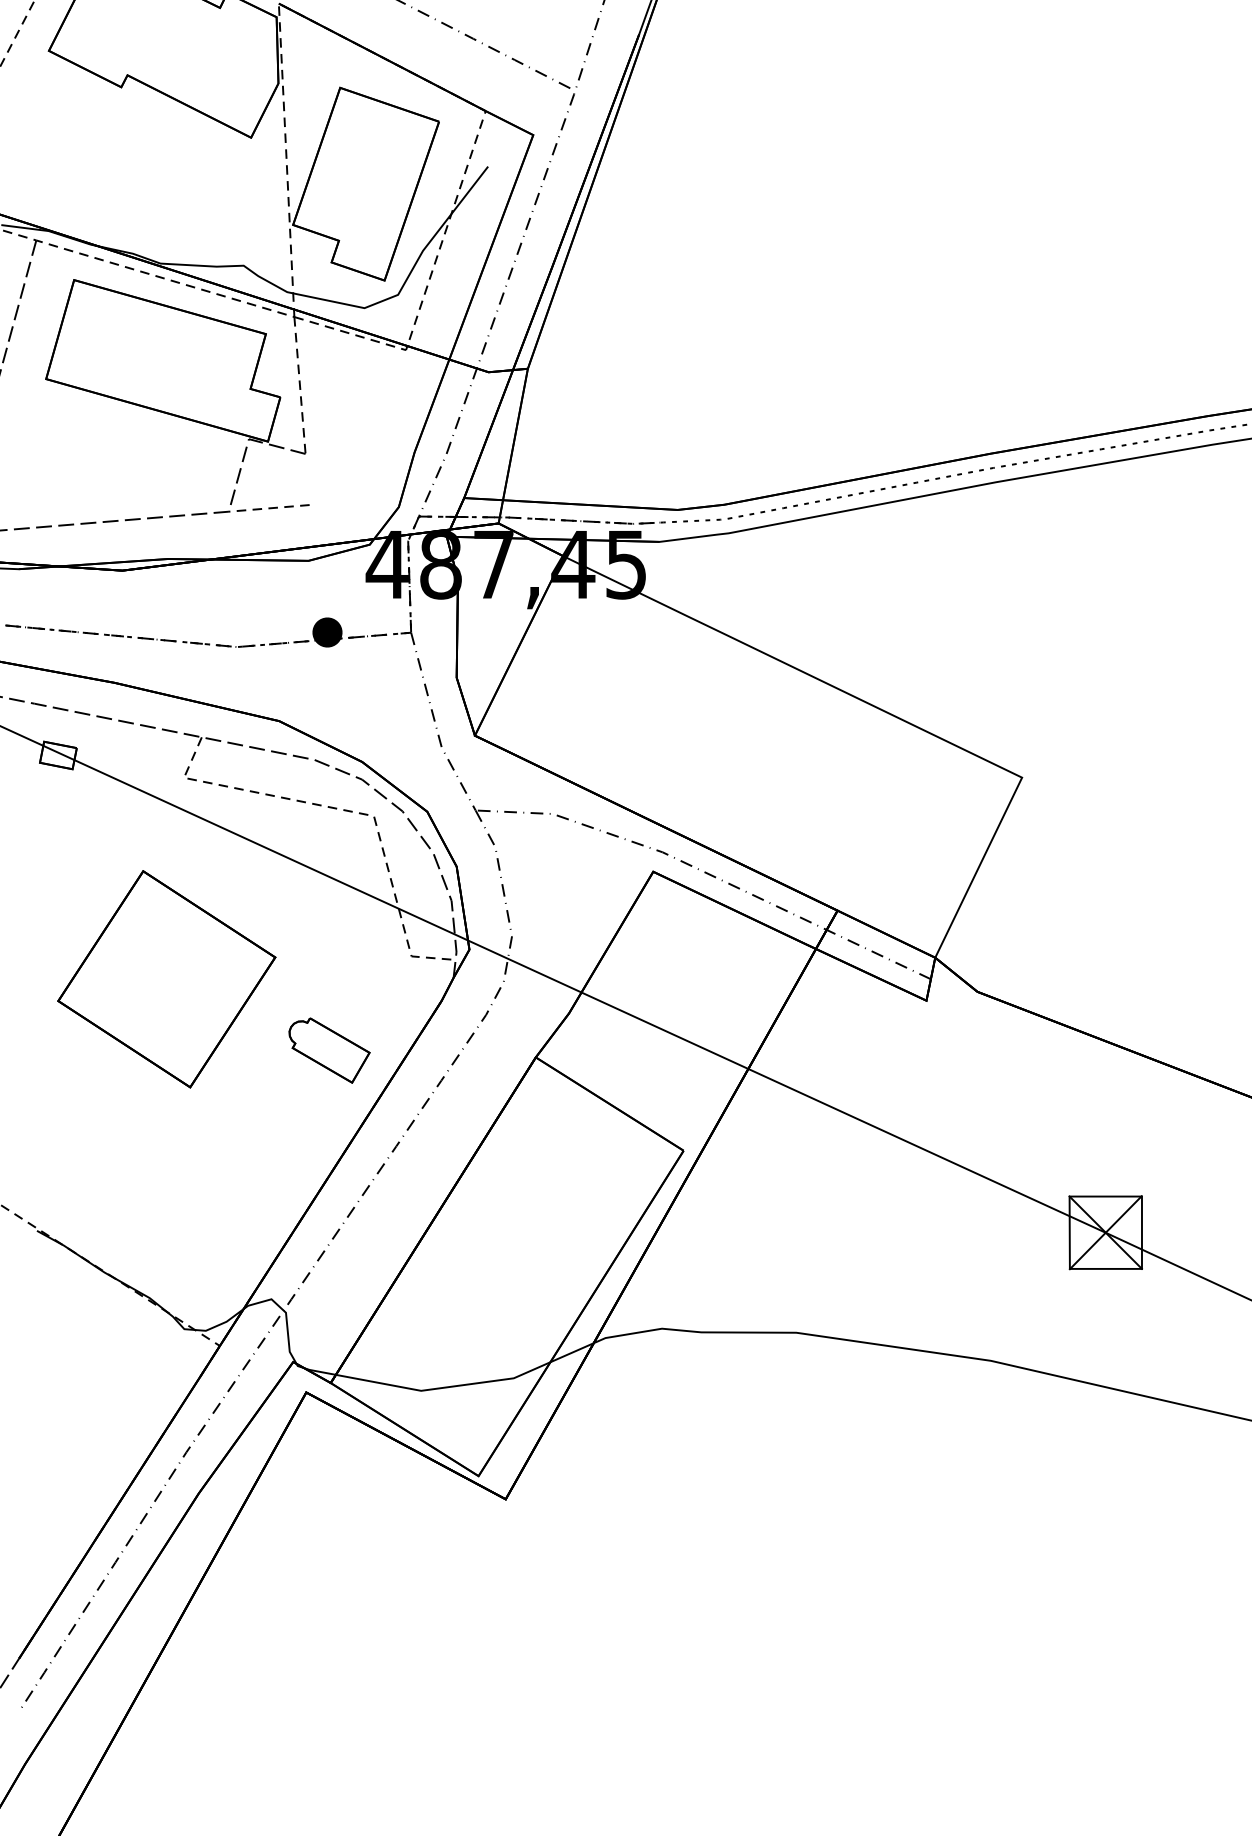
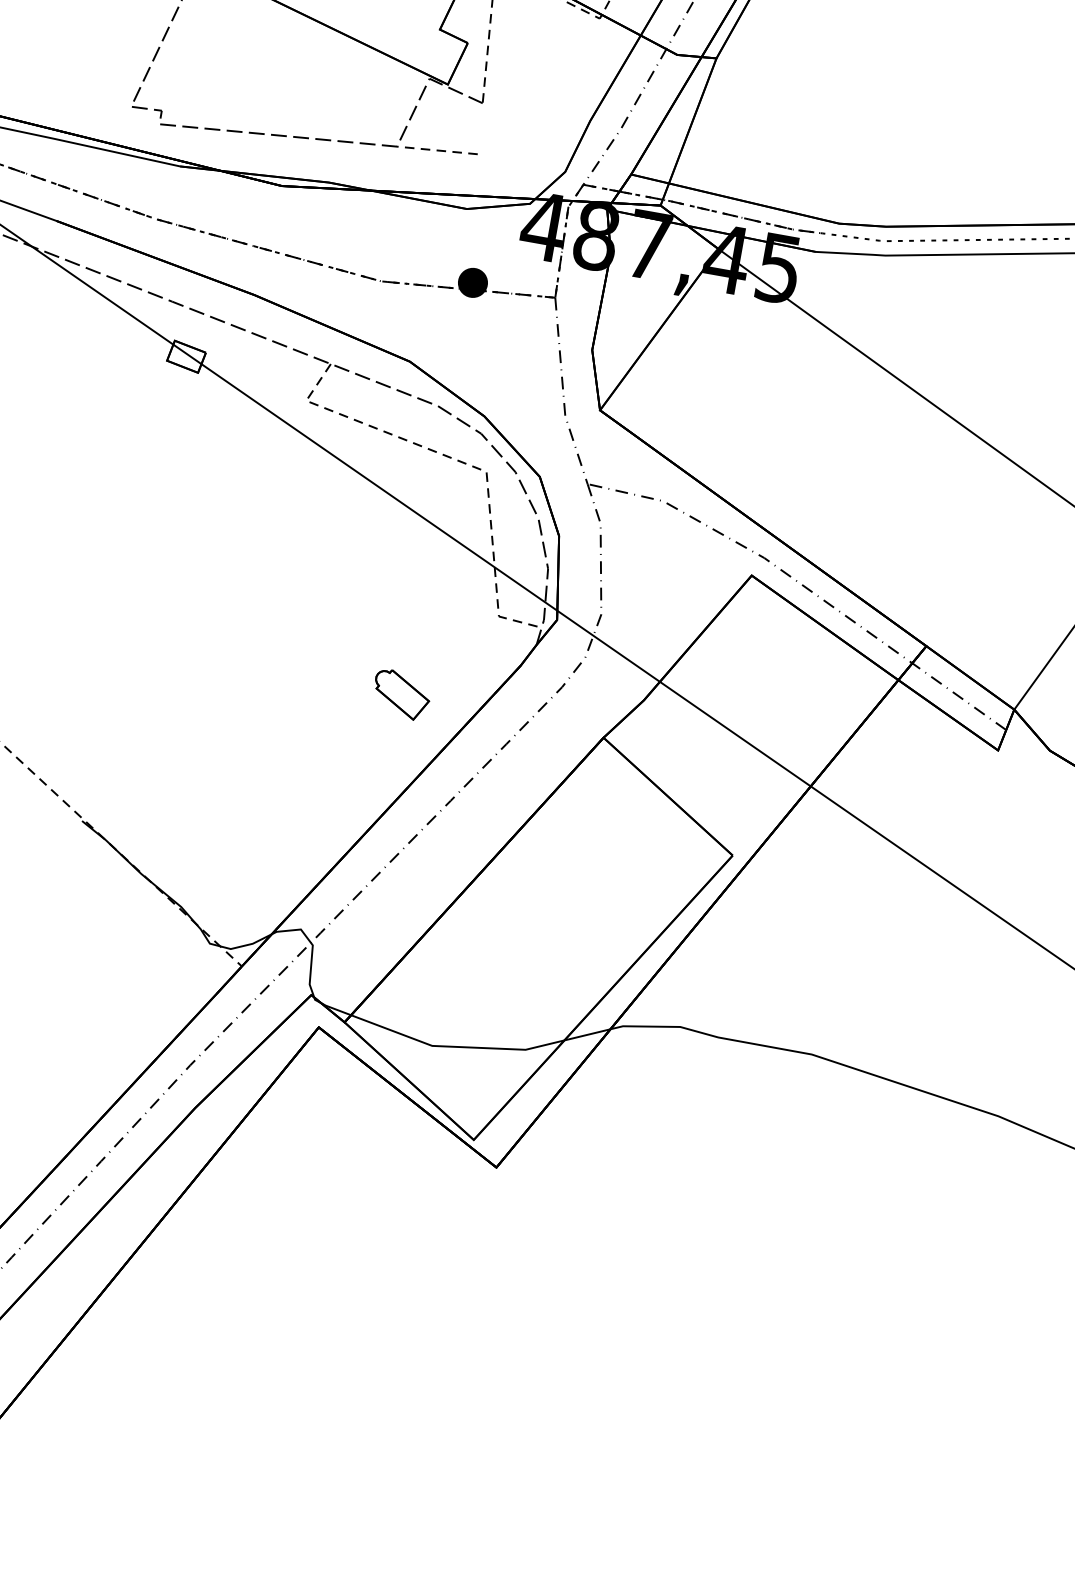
part: (166, 979) -> (253, 596), removed
part: (329, 1050) -> (401, 694), size x0.7

